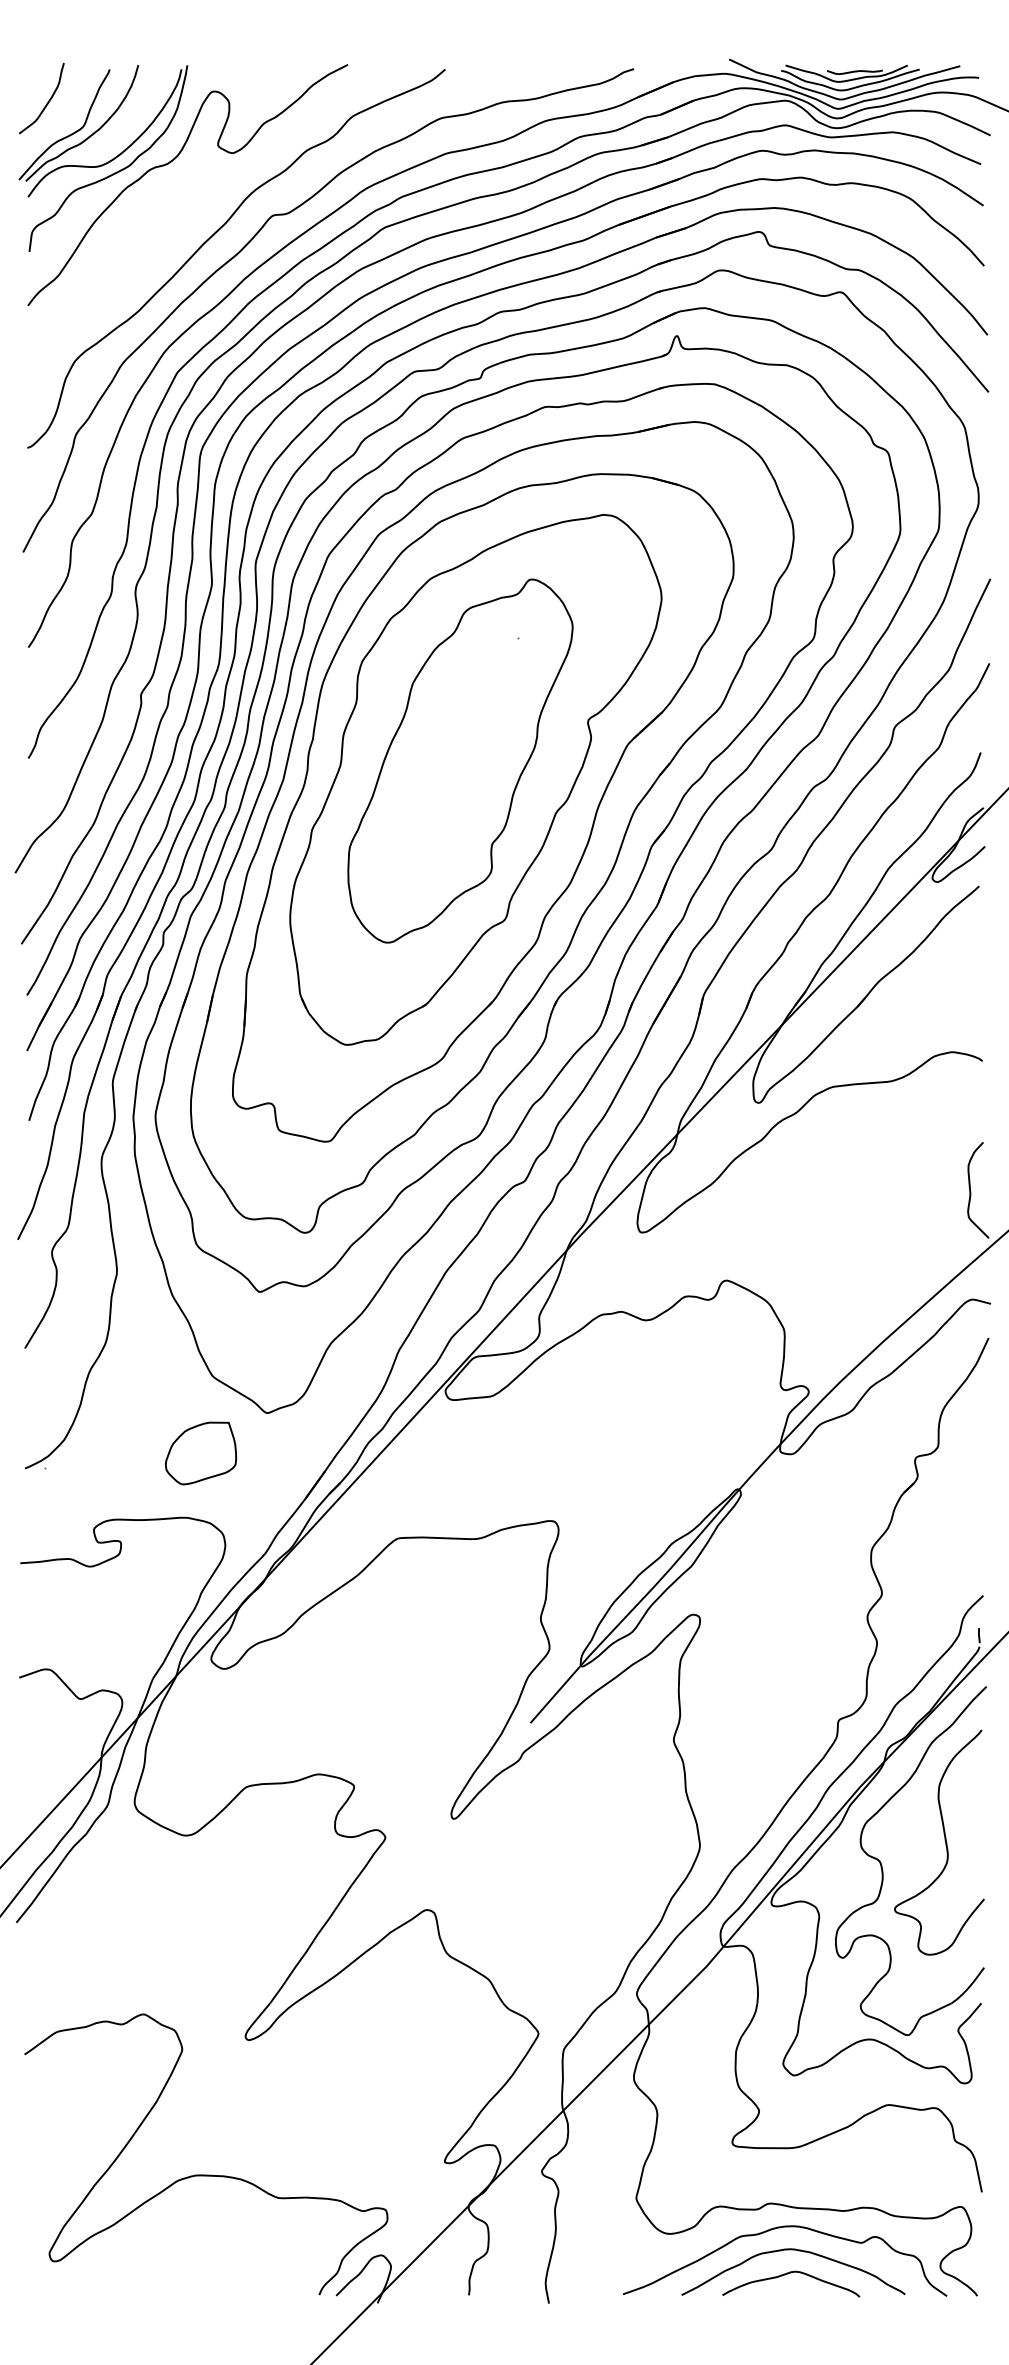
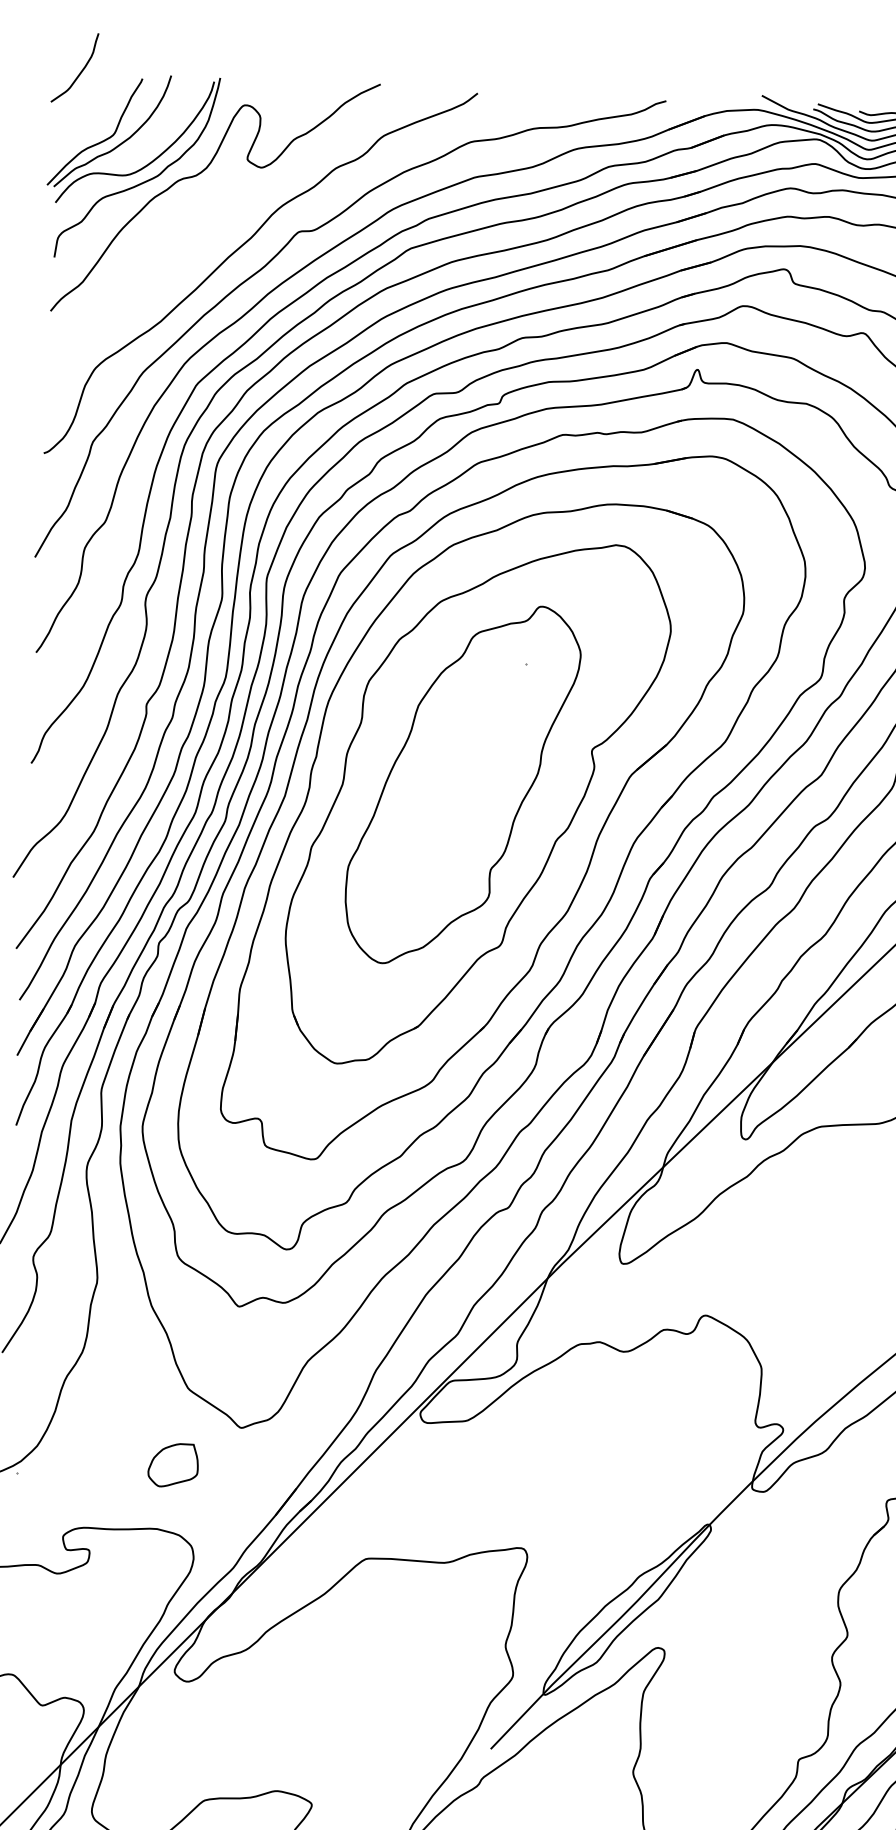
curve: (46, 103) -> (79, 72), moved
part: (200, 1453) -> (172, 1465), size x0.7

